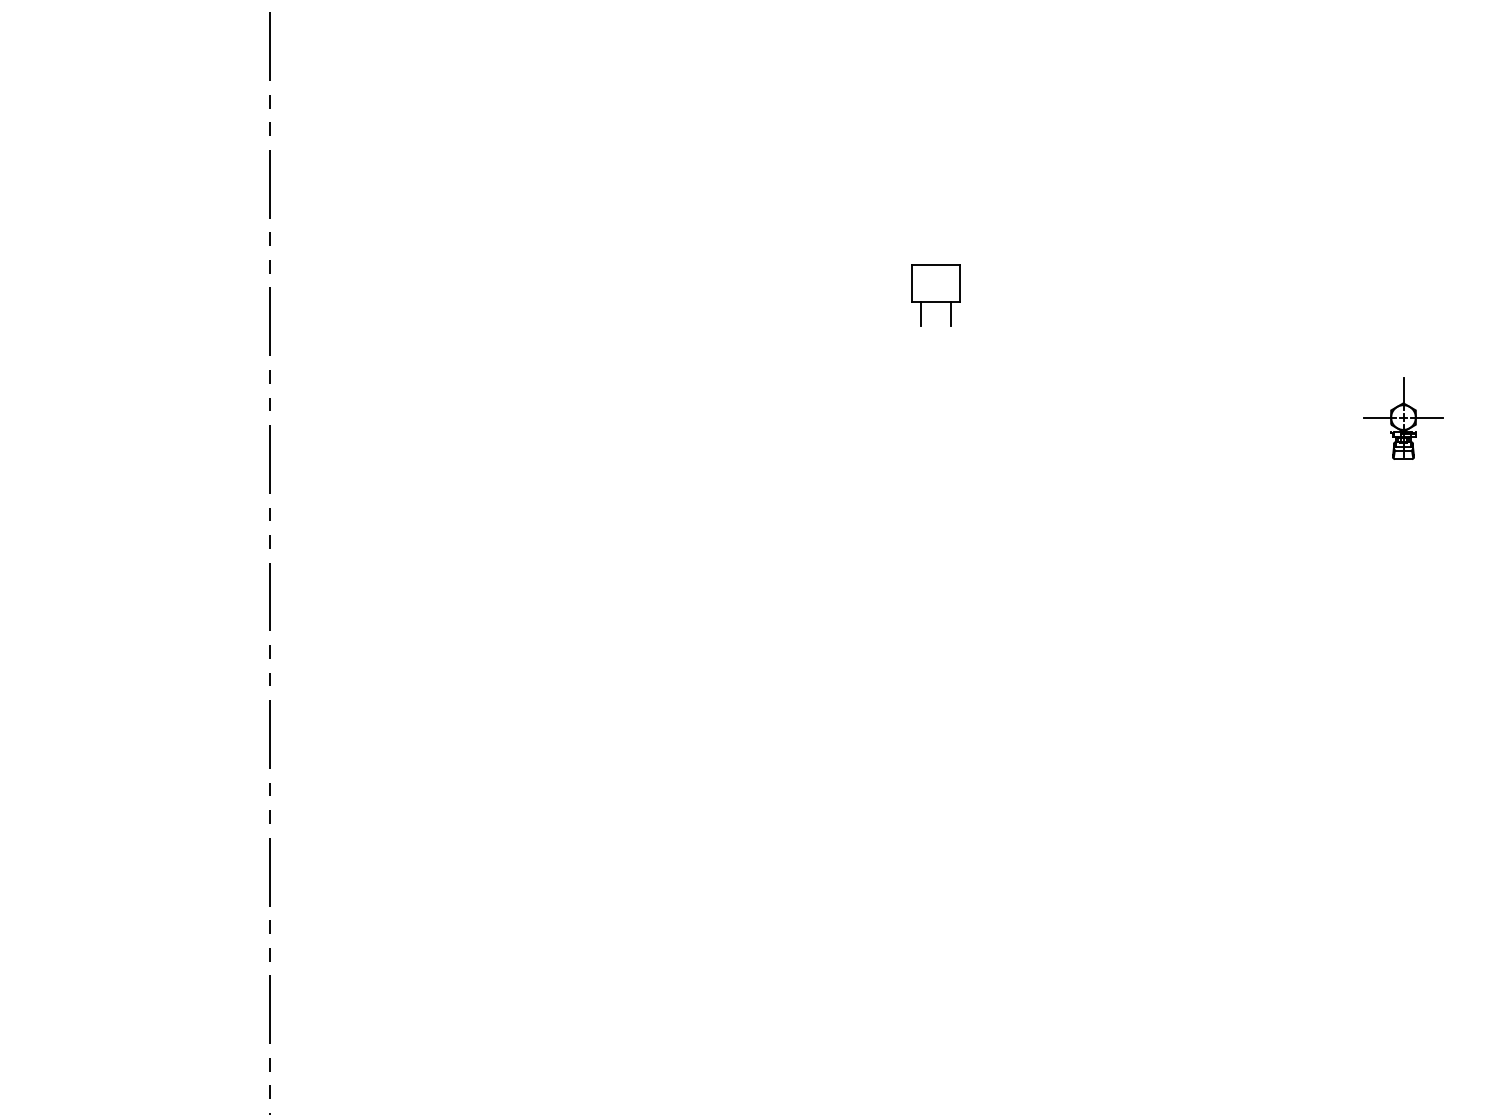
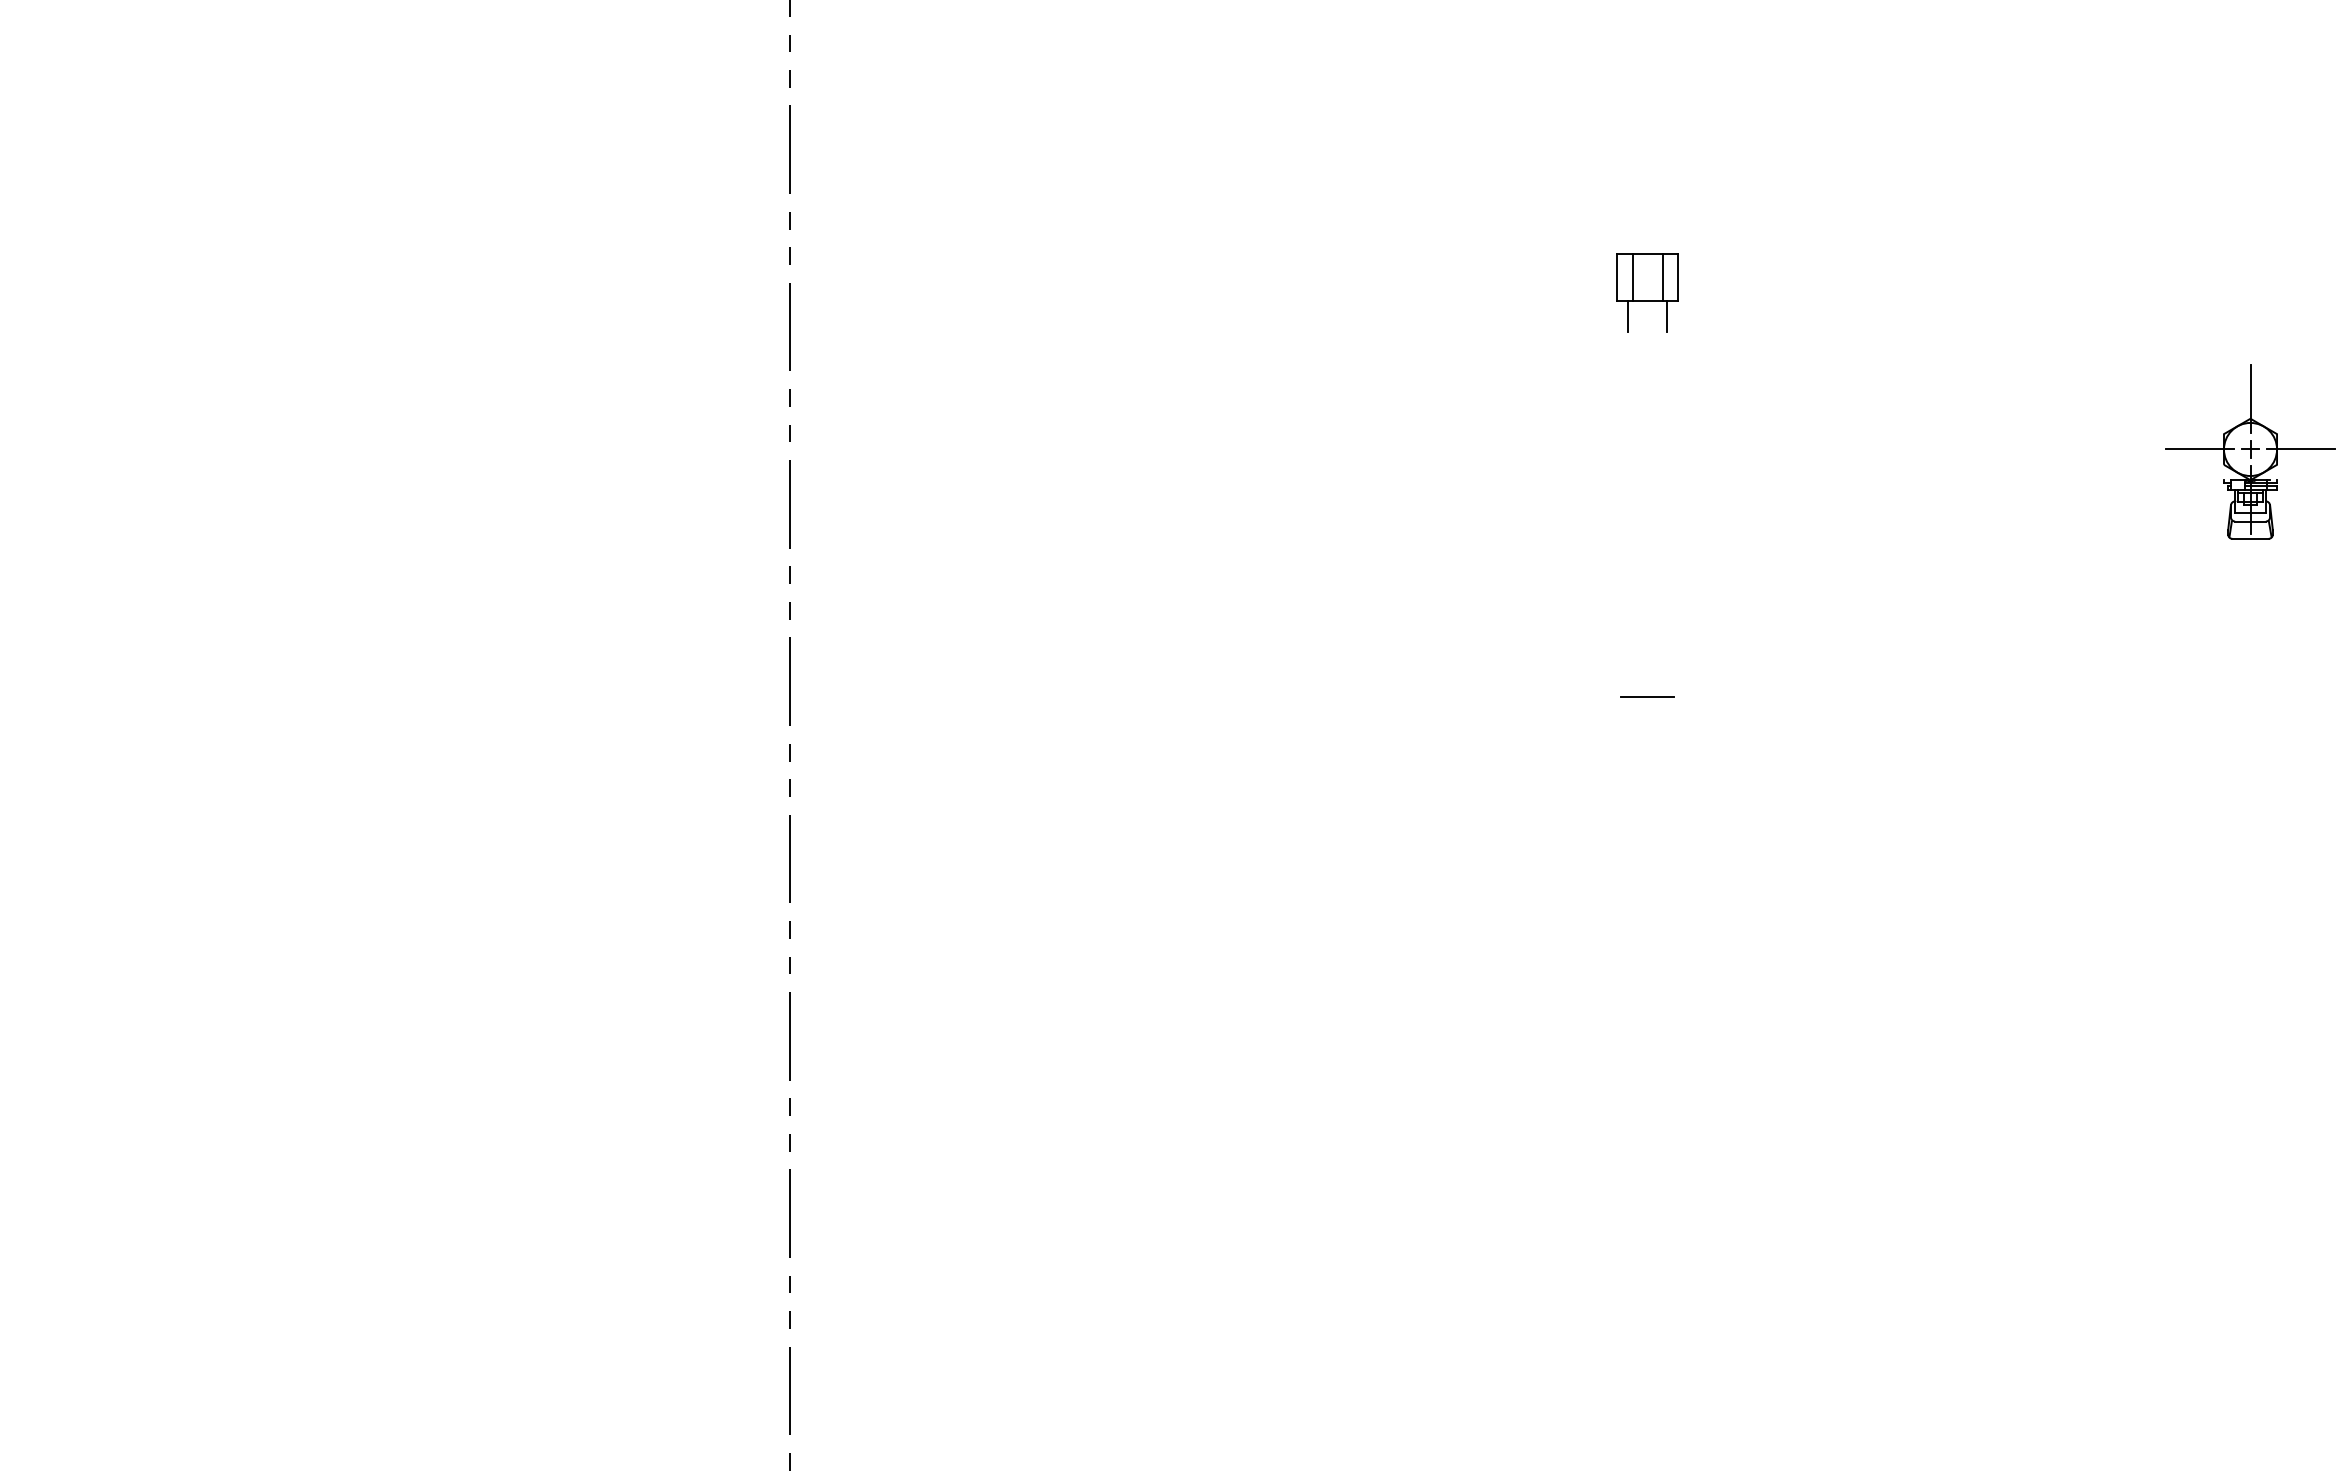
line: (923, 283) -> (1632, 277), added
line: (948, 283) -> (1663, 277), added
part: (1403, 418) -> (2250, 451), size x1.67
line: (935, 609) -> (1647, 697), added

